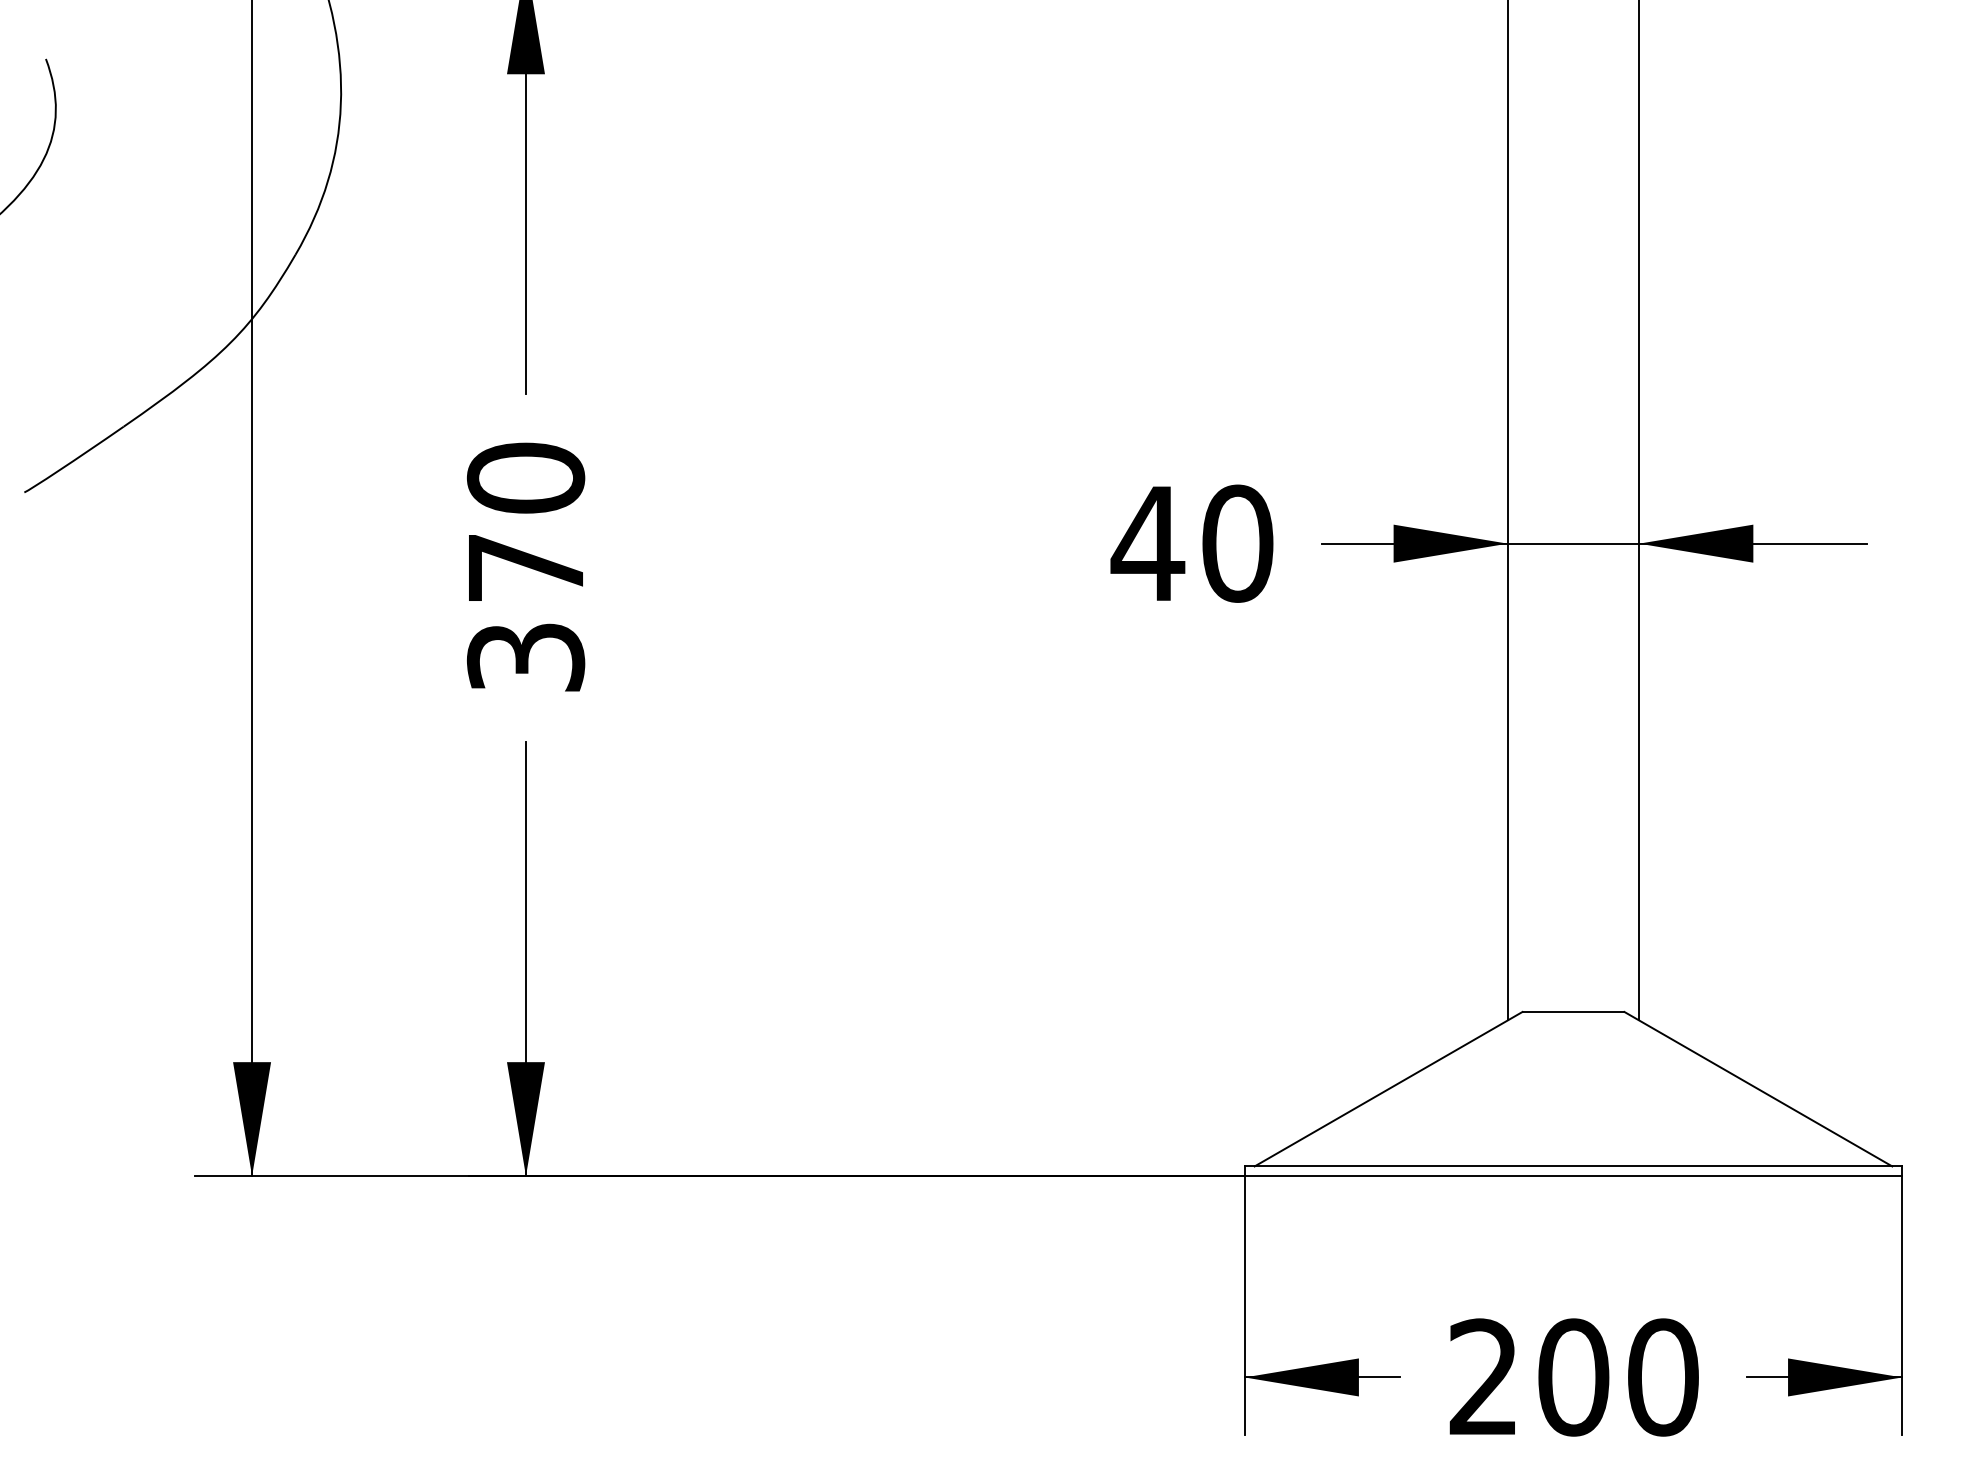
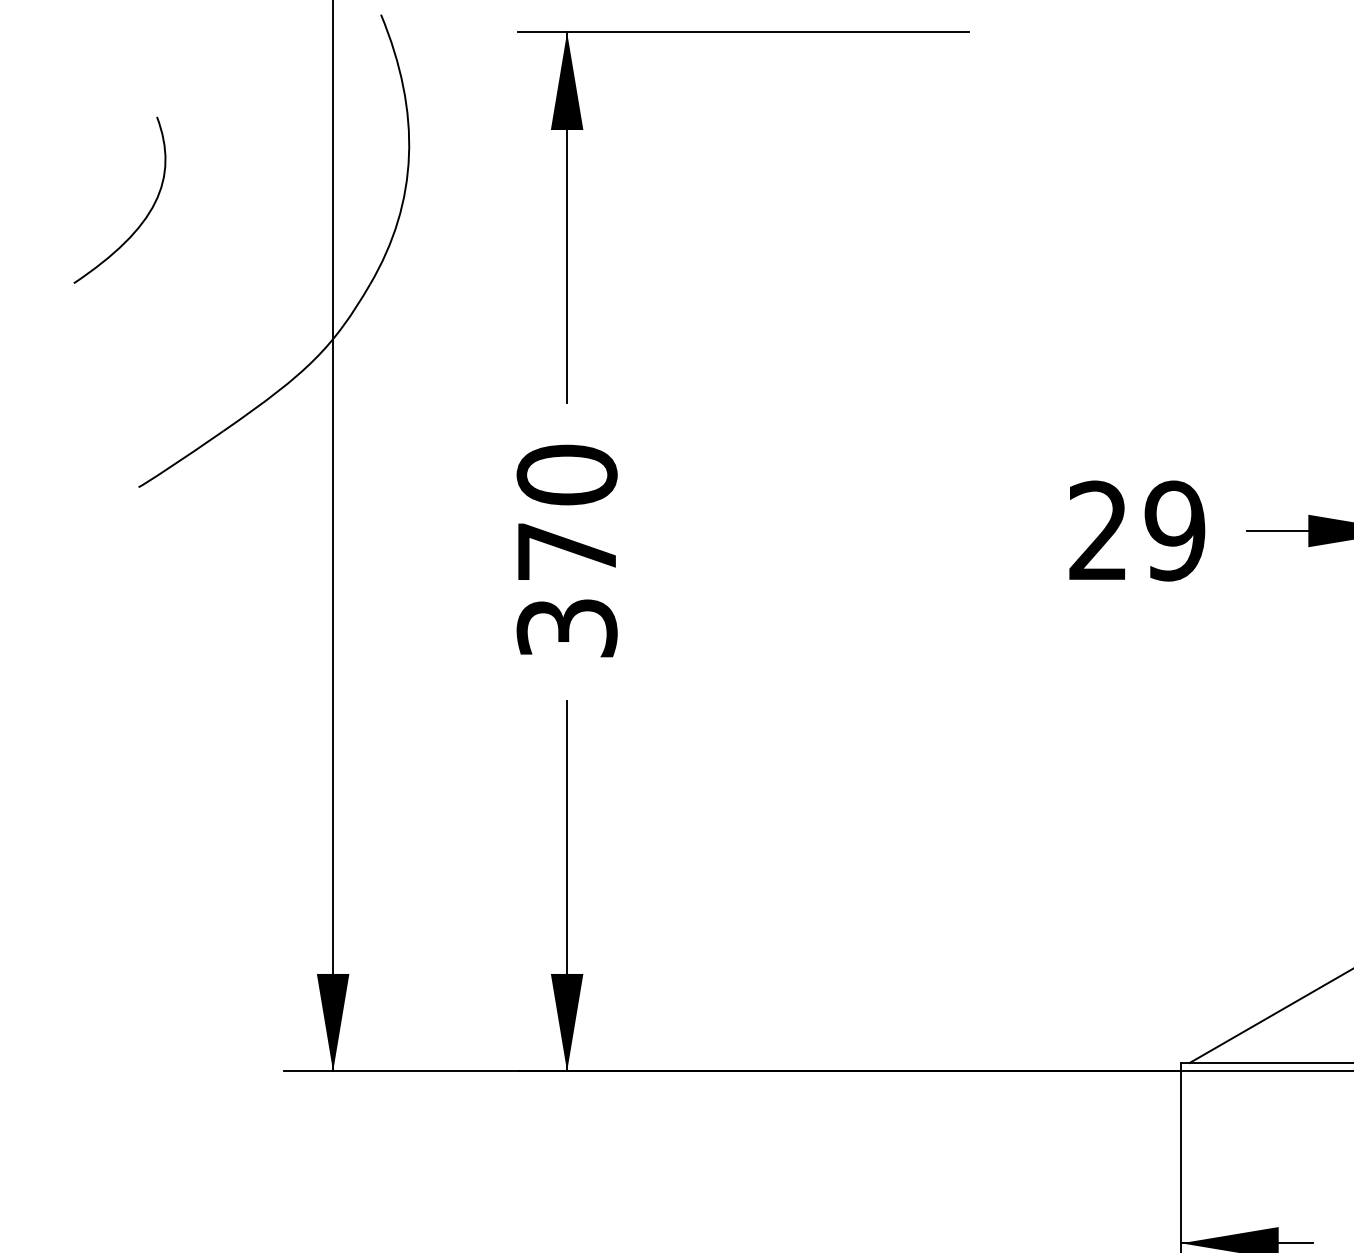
text: (1191, 543) -> (1135, 530), 40 -> 29

